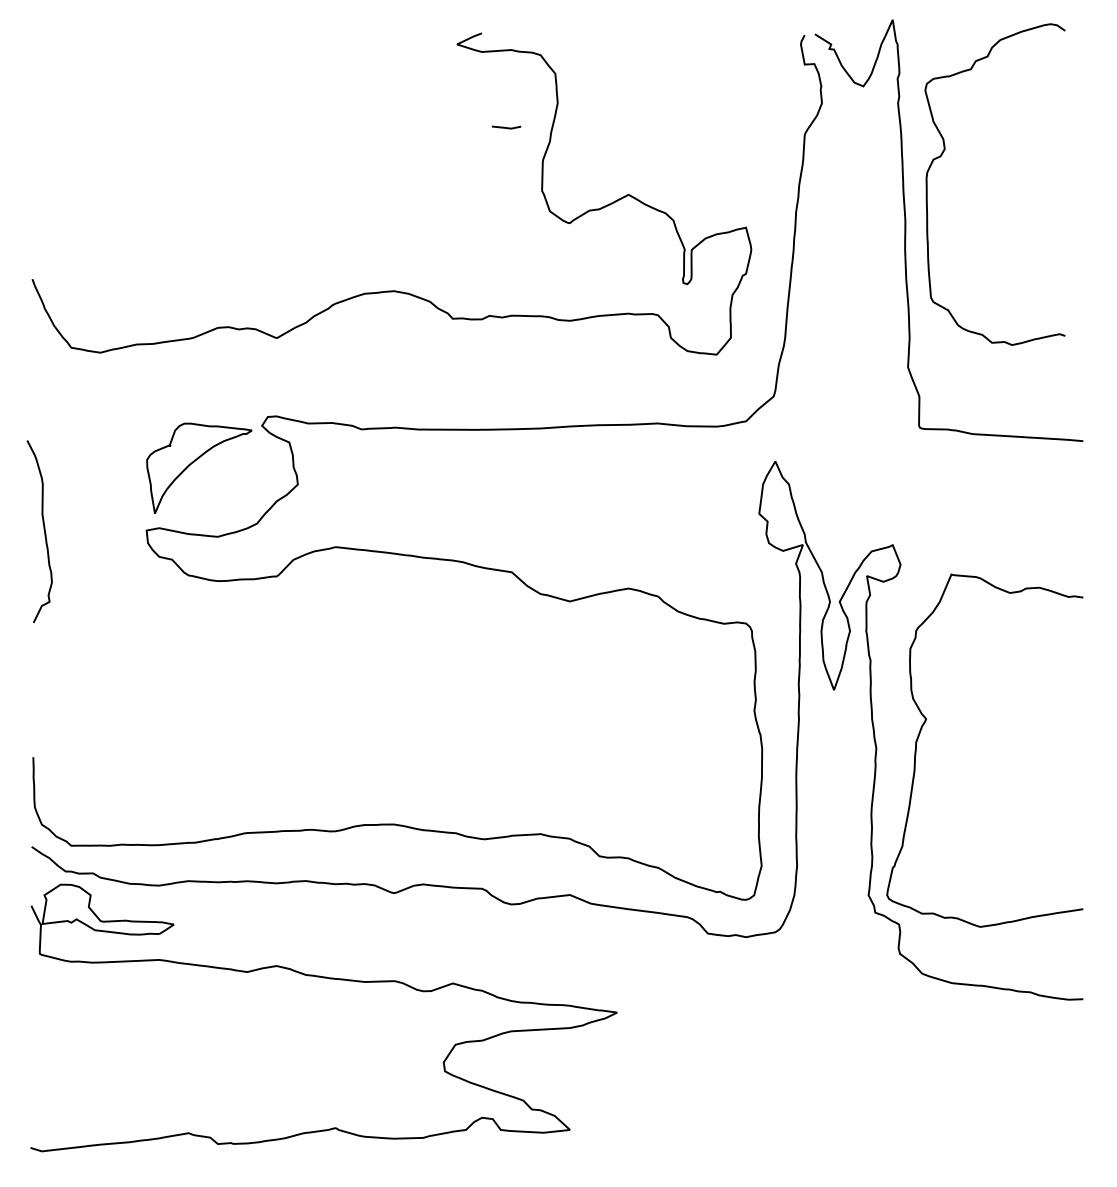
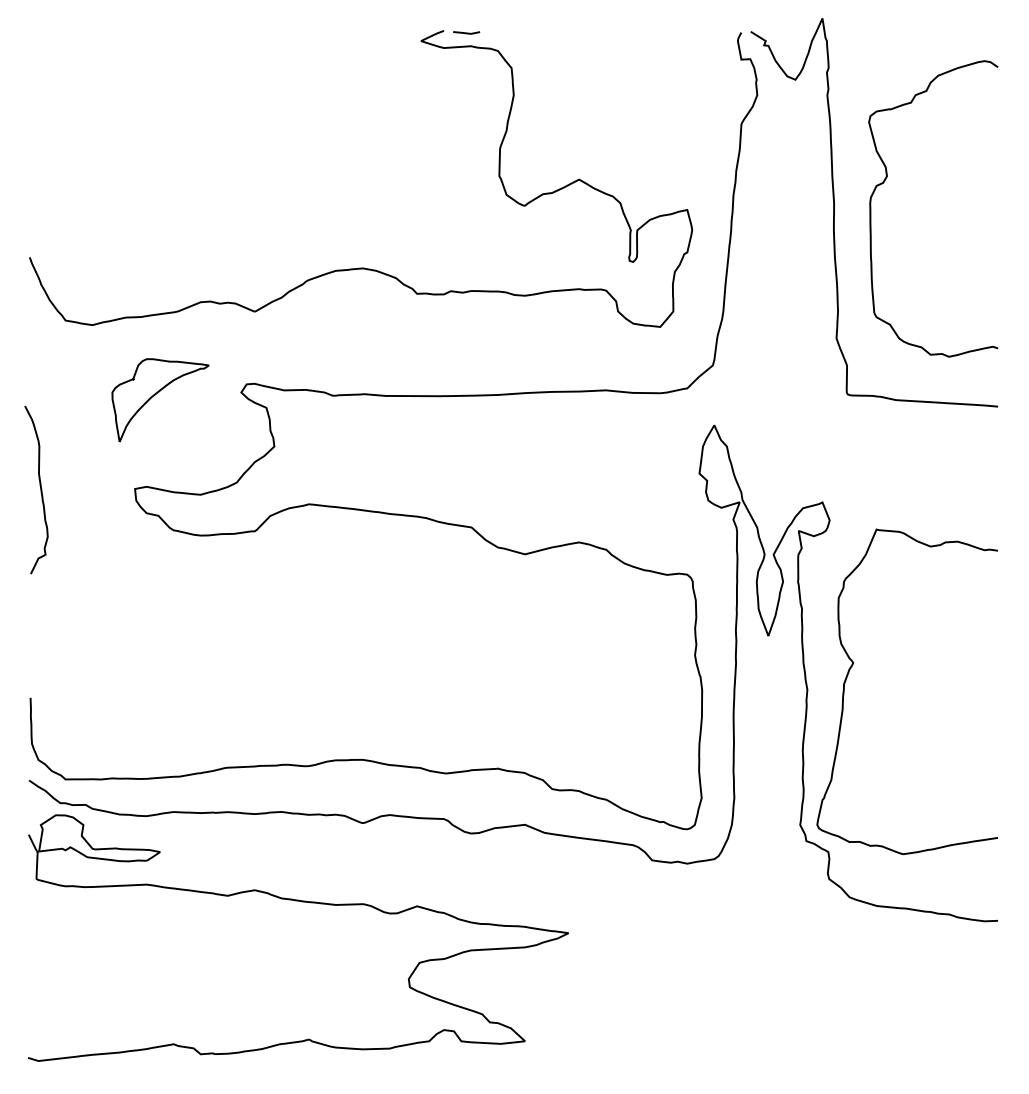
line: (506, 127) -> (466, 32), moved
curve: (942, 155) -> (884, 182), moved
part: (194, 462) -> (156, 394), moved

